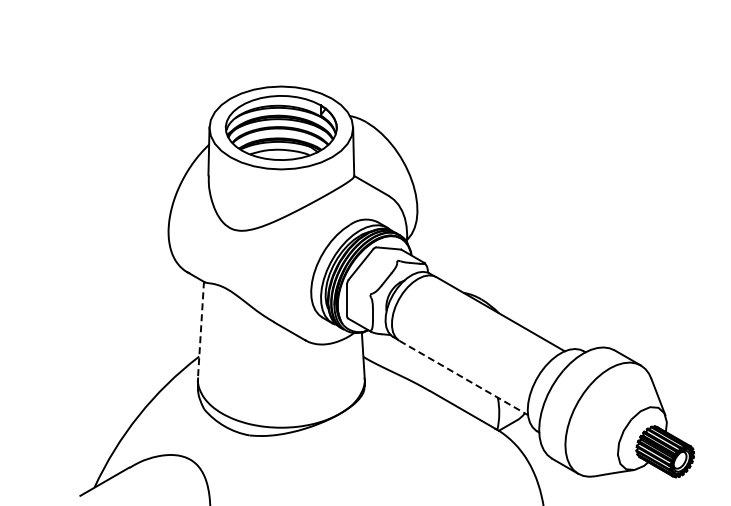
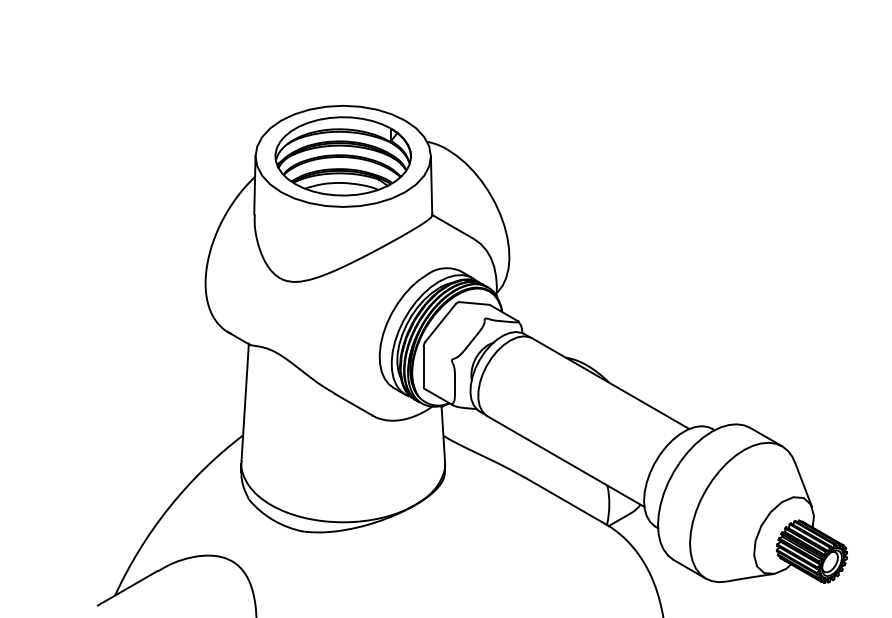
line: (200, 329) -> (244, 402), dashed -> solid
line: (464, 378) -> (566, 462), dashed -> solid

